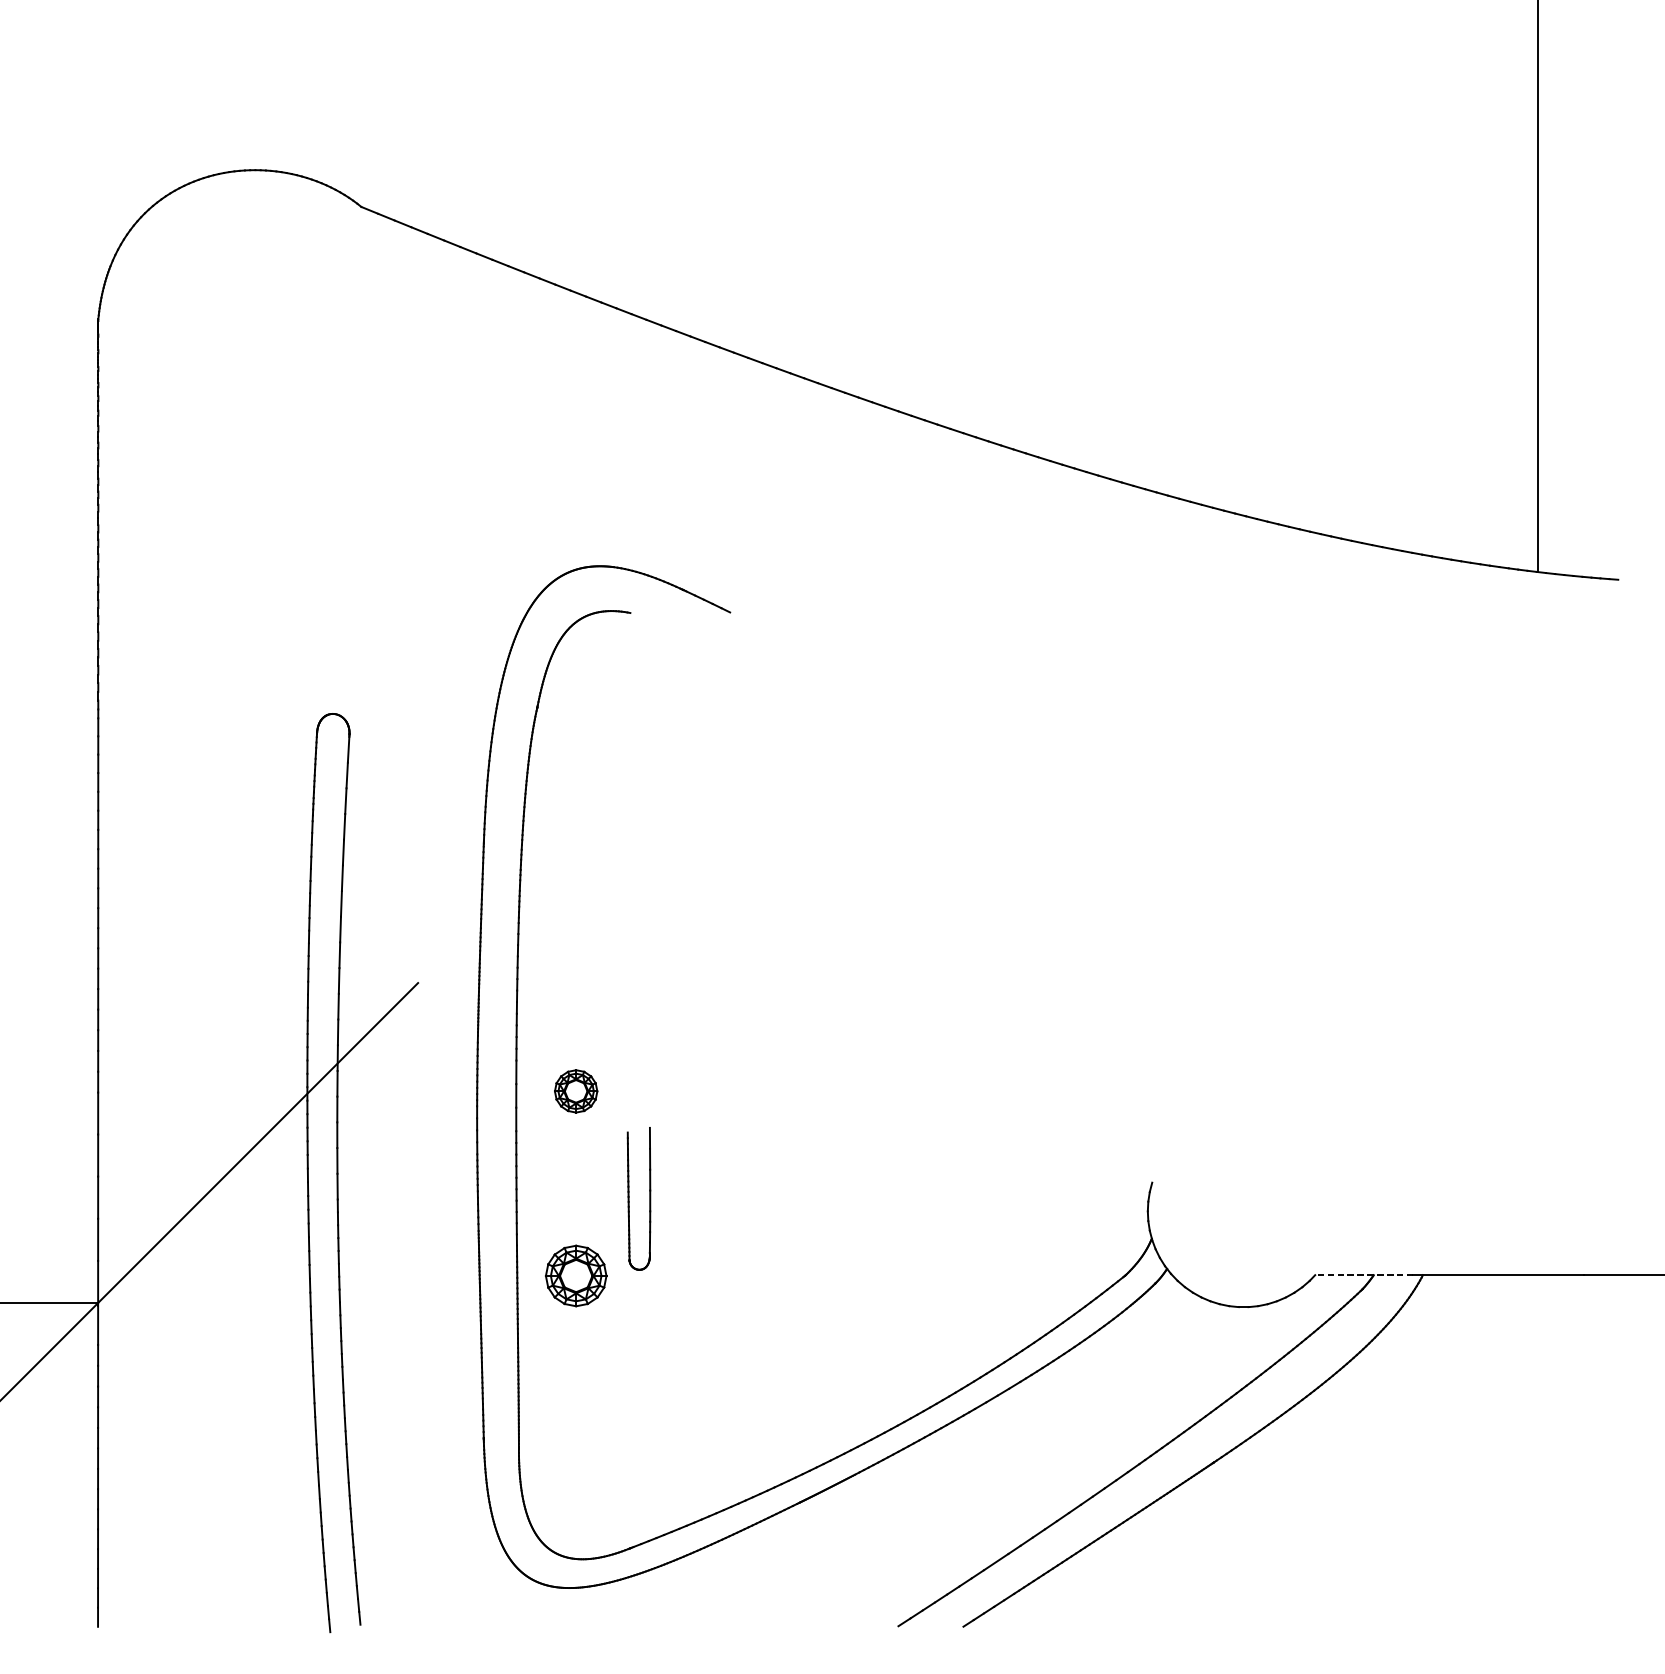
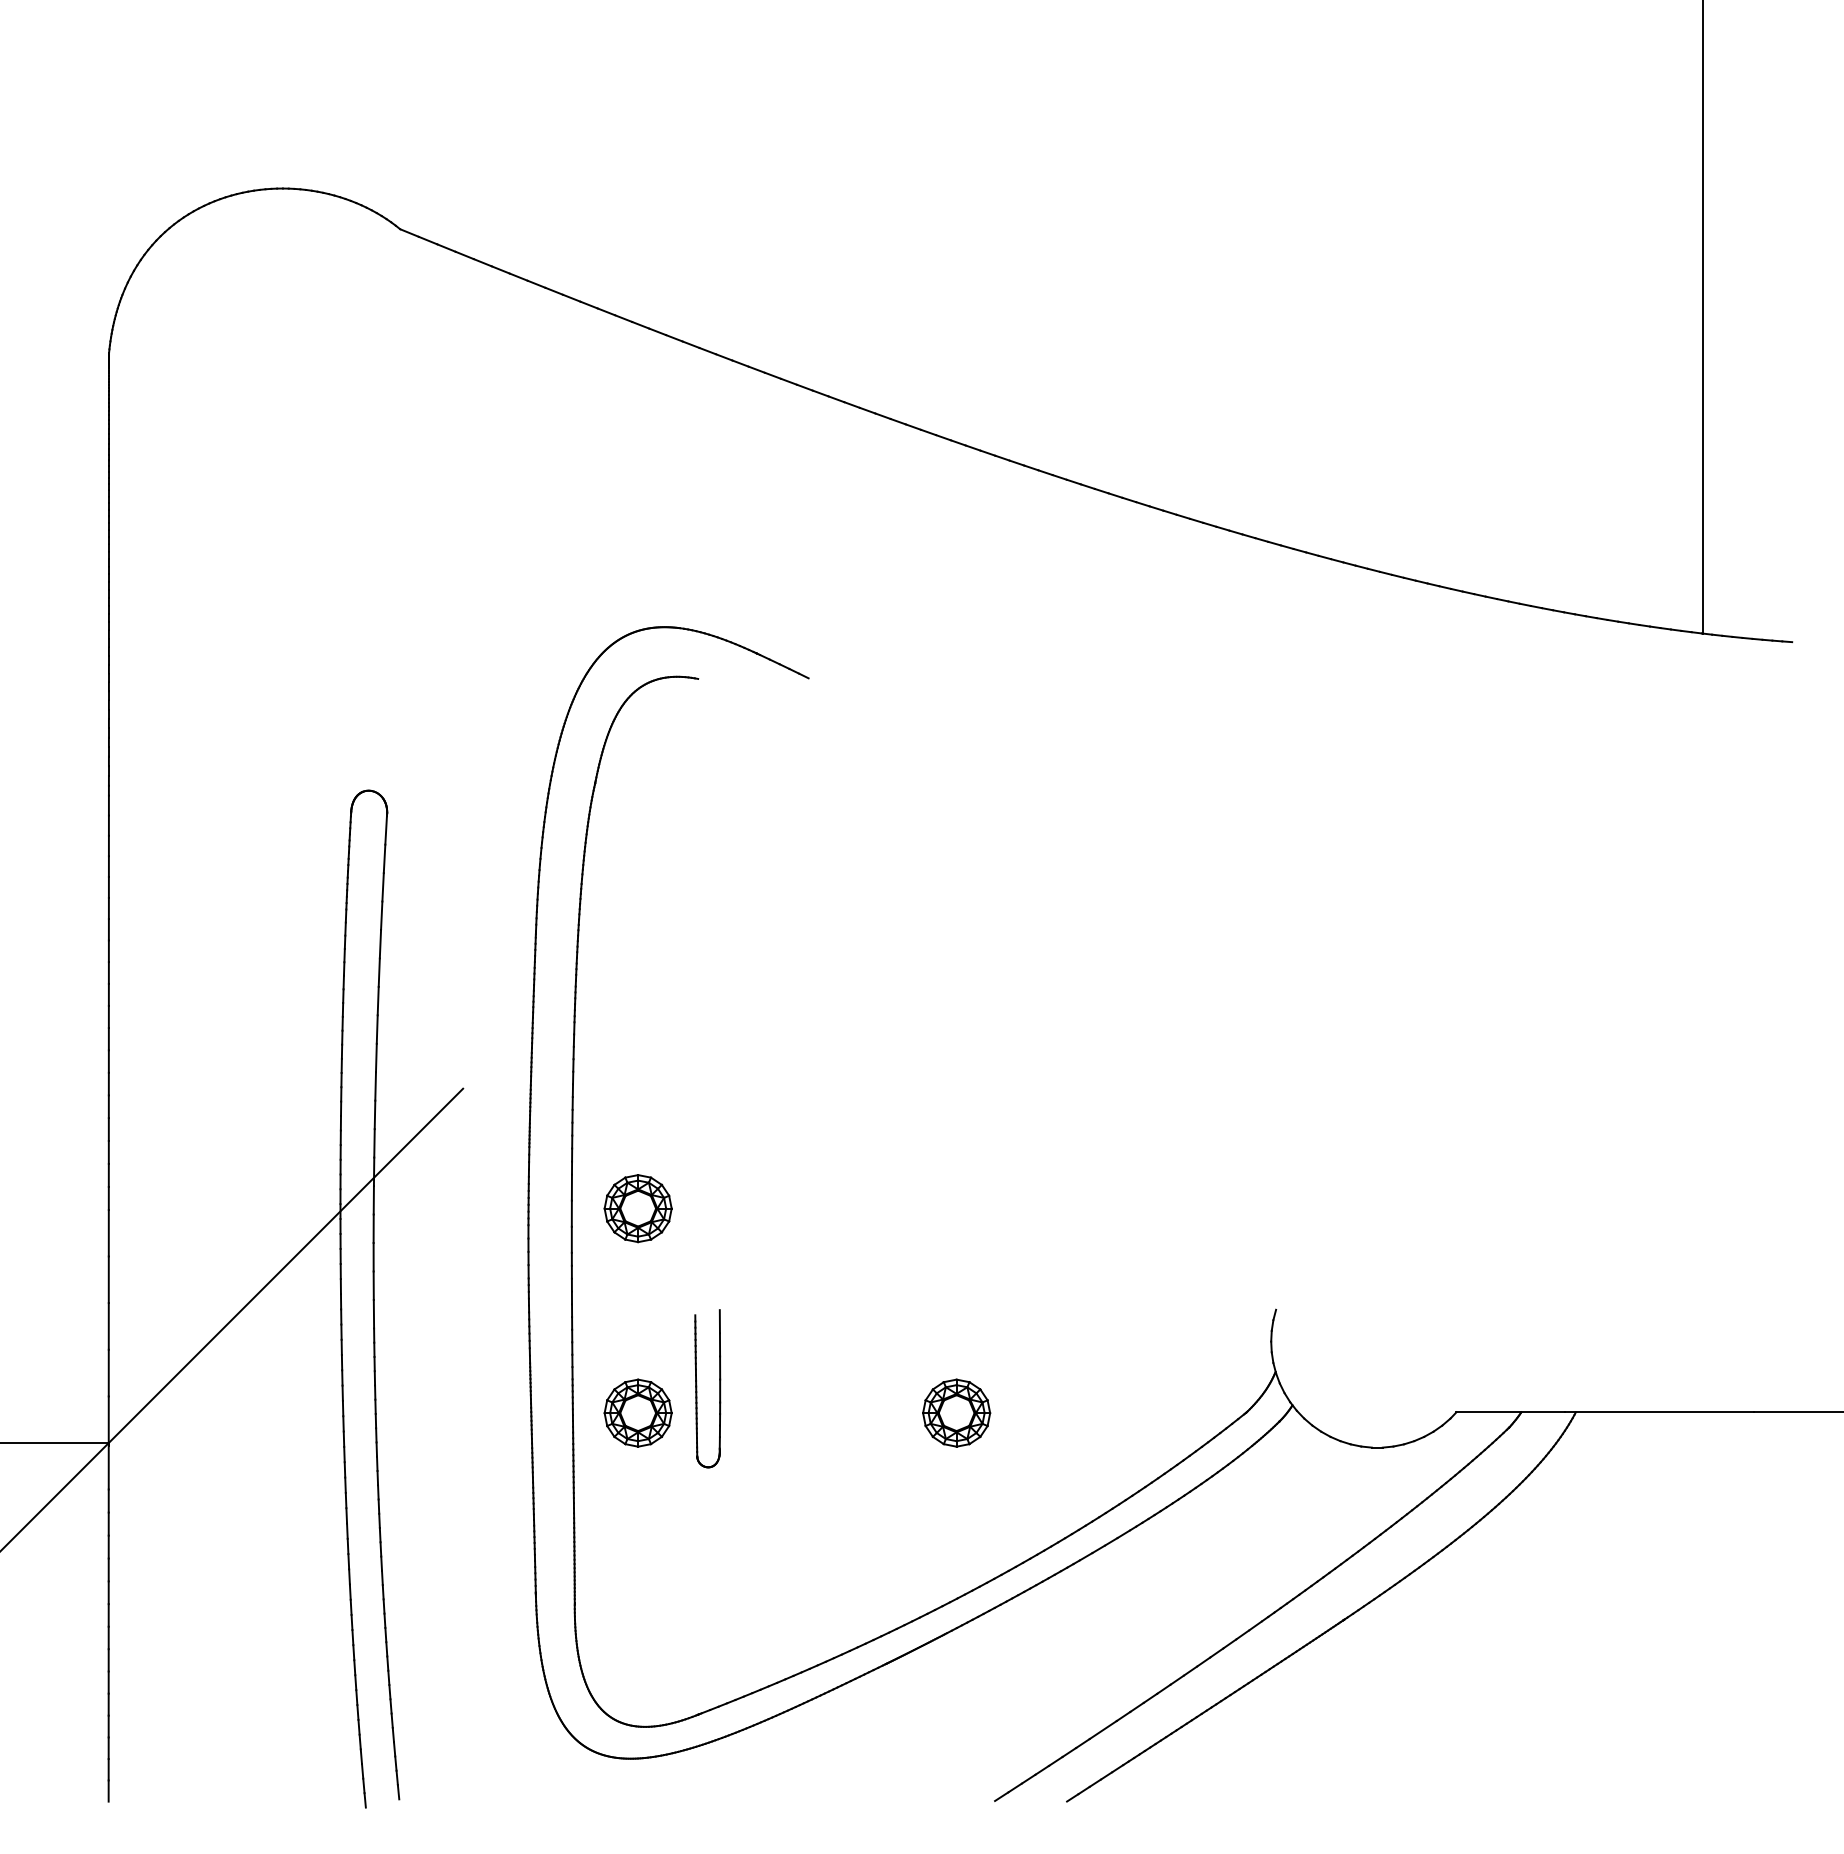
part: (575, 1091) -> (637, 1208), size x1.43
part: (629, 1198) -> (697, 1388), moved
part: (863, 1275) -> (956, 1412), added
line: (1363, 1275) -> (1510, 1412), dashed -> solid

